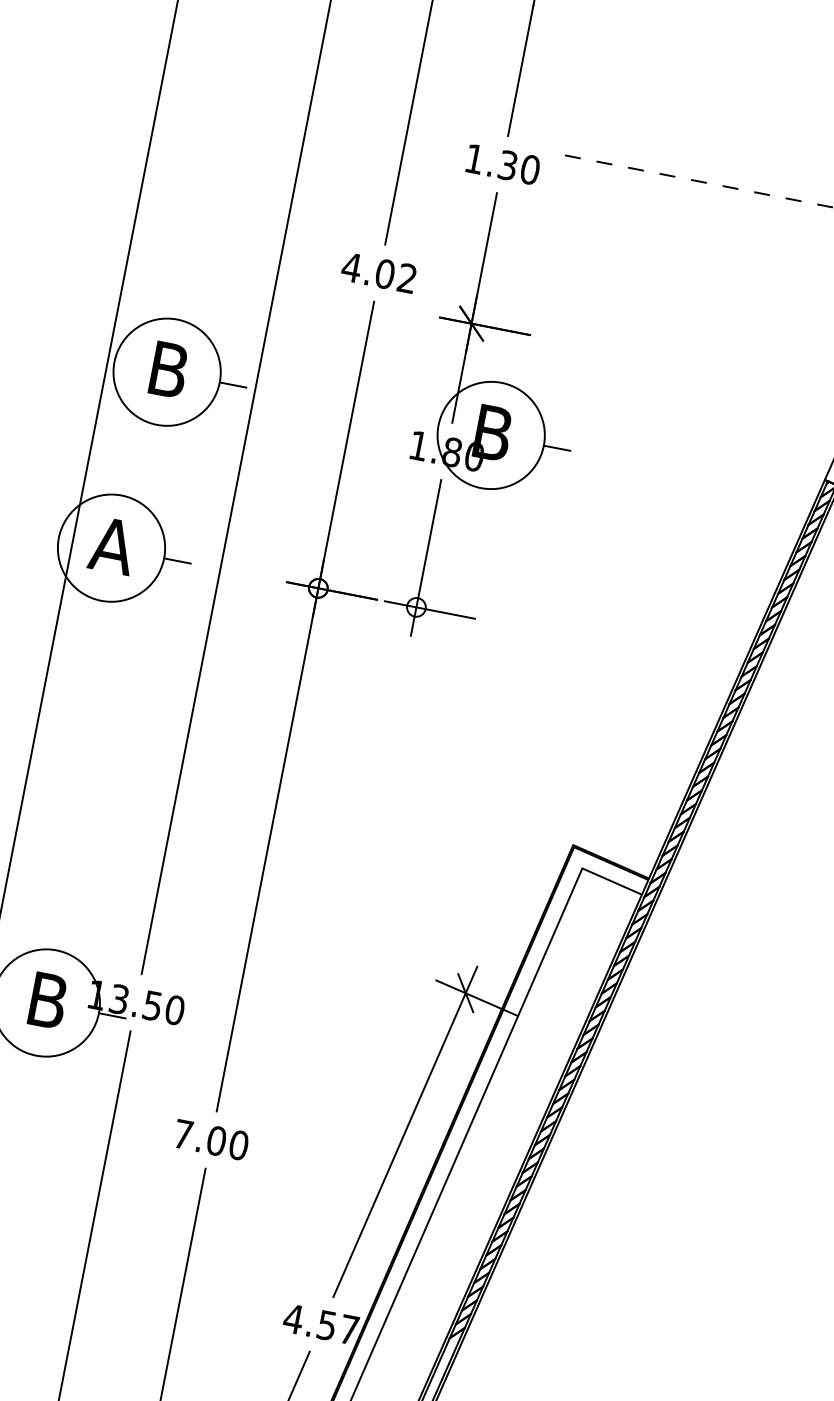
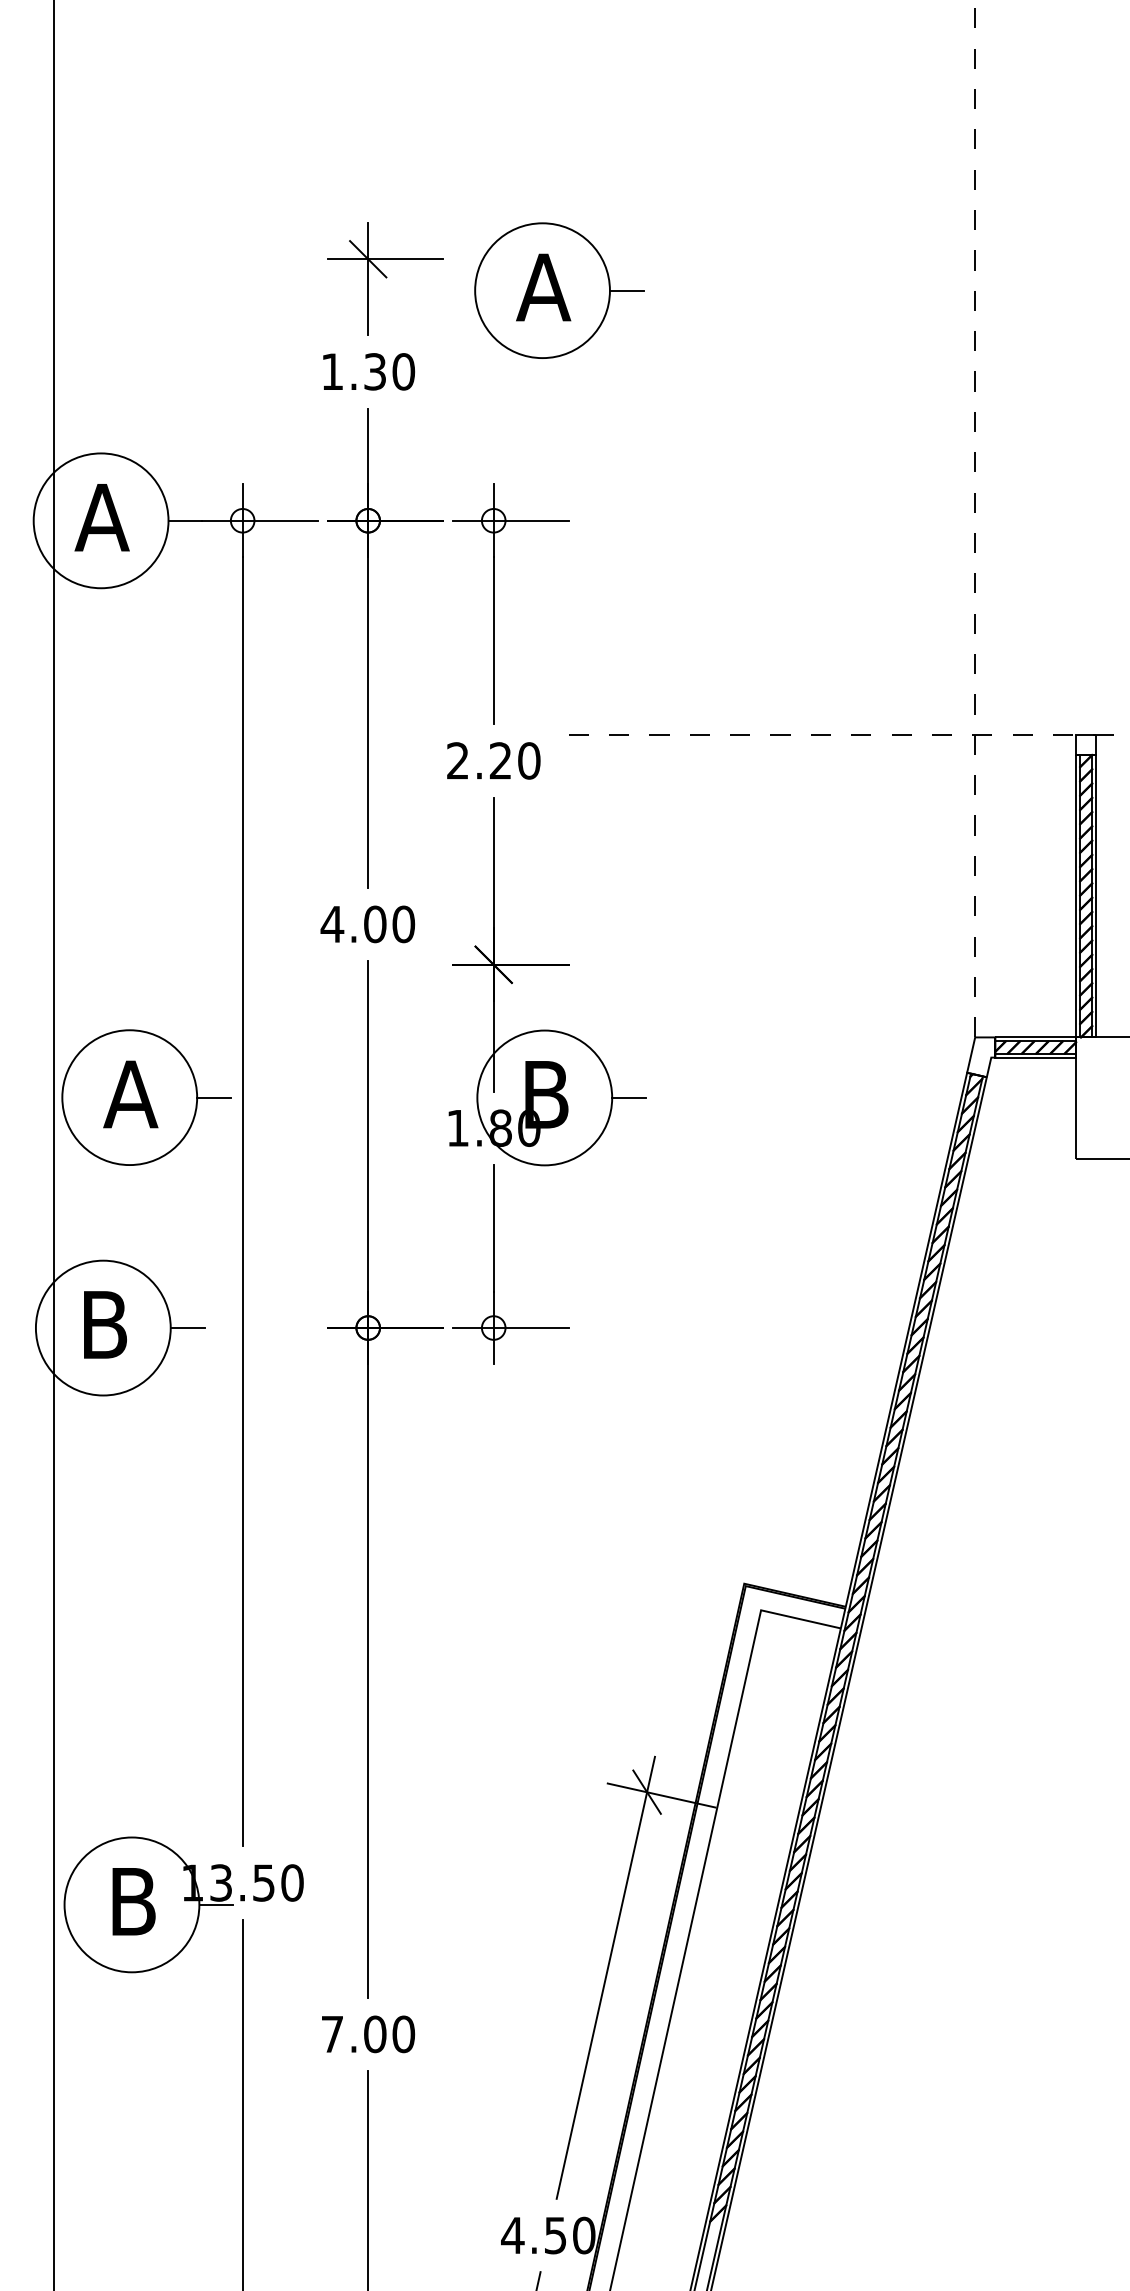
text: (491, 162) -> (479, 760), 1.30 -> 2.20
text: (407, 278) -> (403, 924), 4.02 -> 4.00
text: (168, 369) -> (130, 1094), B -> A
text: (112, 545) -> (104, 1324), A -> B
text: (349, 1329) -> (584, 2235), 4.57 -> 4.50

